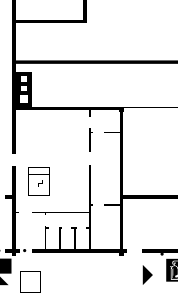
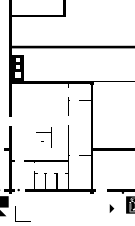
part: (38, 181) -> (43, 137), moved
part: (147, 274) -> (111, 208), size x0.6

